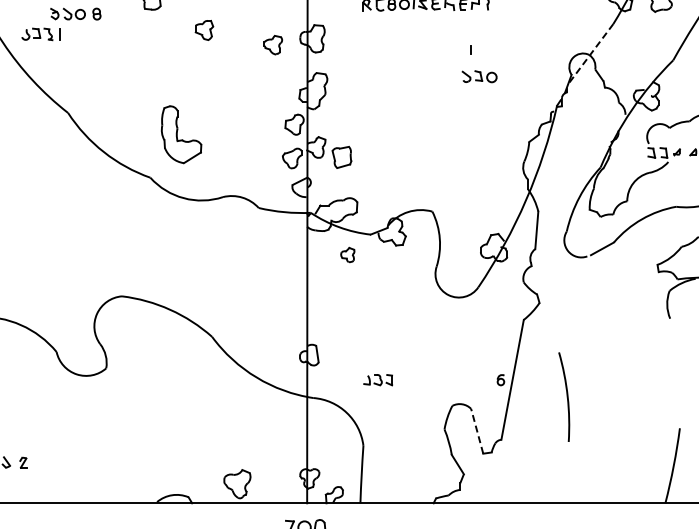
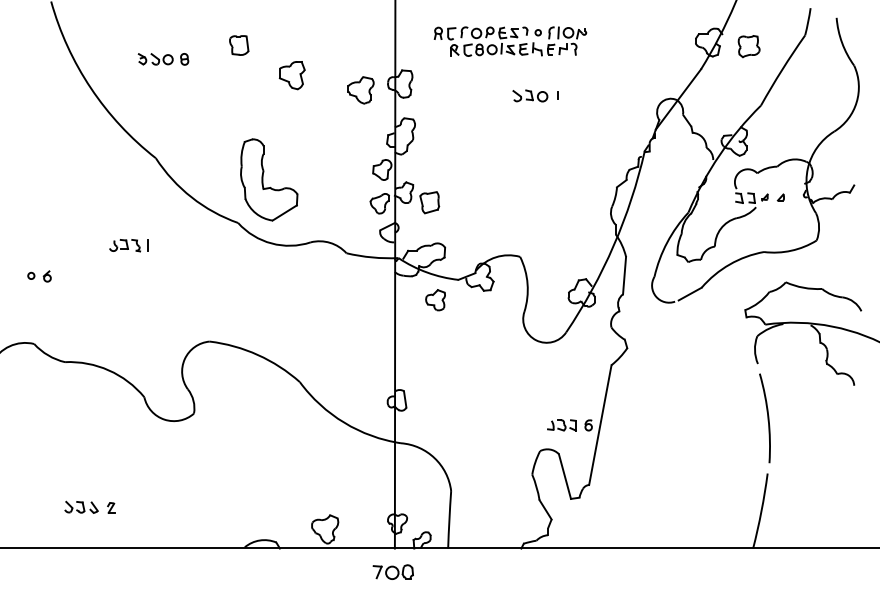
part: (203, 30) -> (291, 75), size x1.43
part: (40, 34) -> (128, 245), moved
part: (272, 45) -> (360, 90), size x1.43
line: (590, 54) -> (678, 99), dashed -> solid
part: (479, 76) -> (530, 95), moved
part: (181, 134) -> (269, 179), size x1.43
part: (347, 255) -> (435, 300), size x1.43
part: (377, 380) -> (561, 425), moved
arc: (566, 397) -> (767, 418), moved
line: (476, 431) -> (564, 476), dashed -> solid

